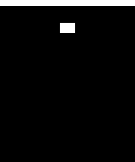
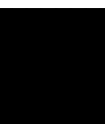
fill: (67, 27) -> (39, 27), added

